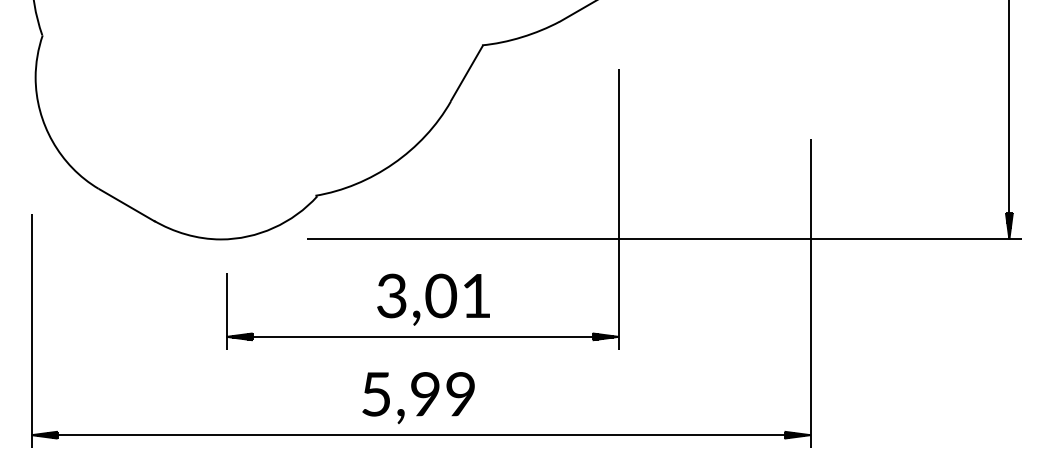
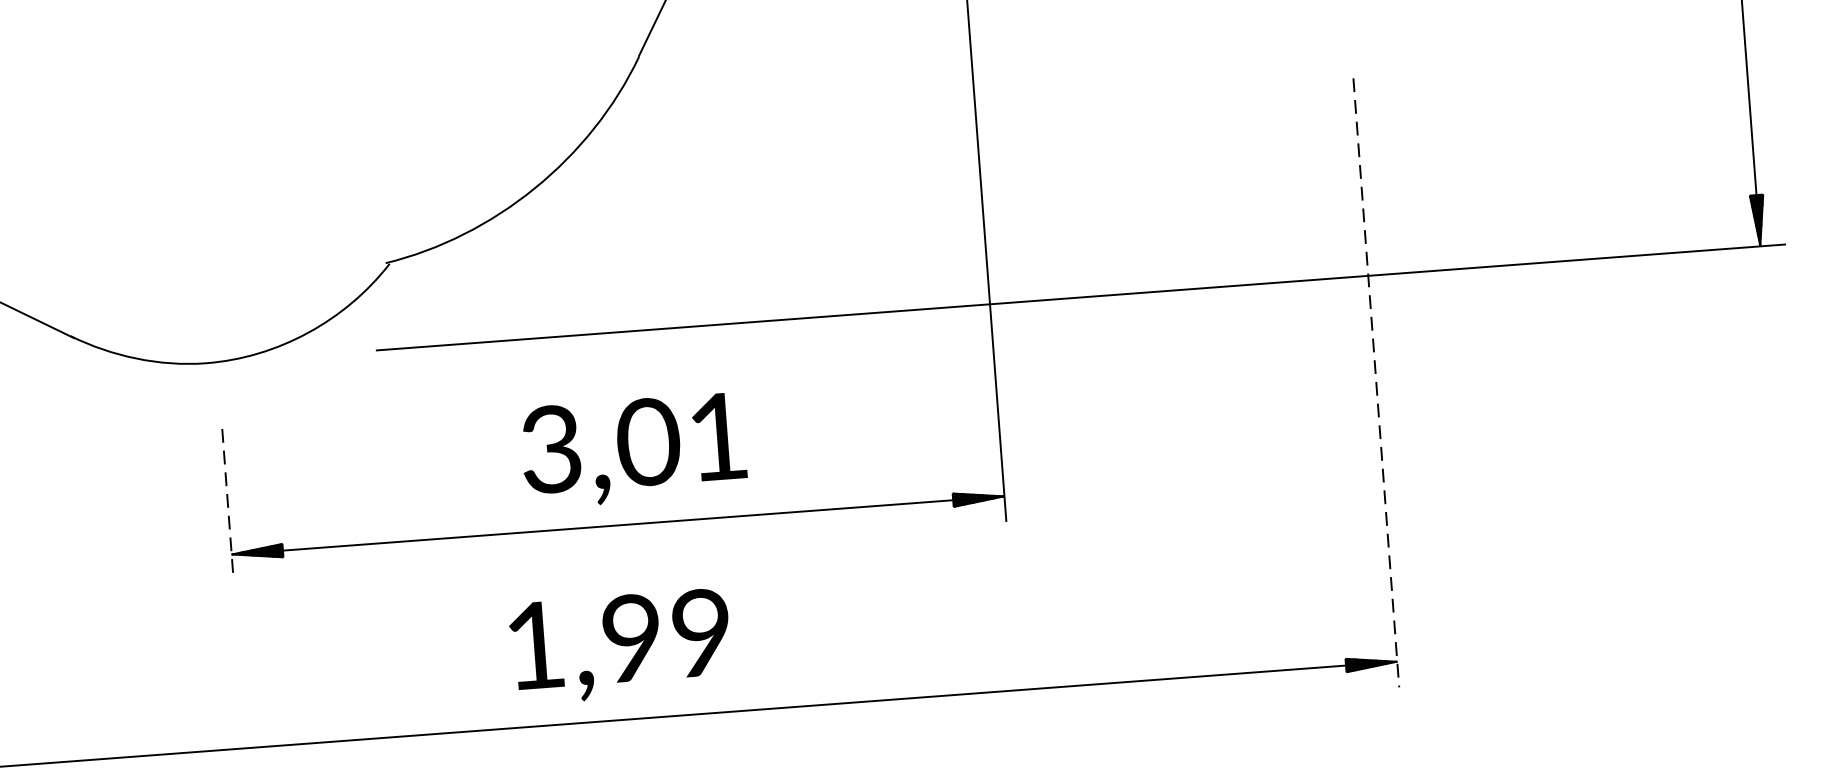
line: (810, 294) -> (1376, 384), solid -> dashed
line: (226, 312) -> (227, 506), solid -> dashed
text: (375, 394) -> (533, 646), 5,99 -> 1,99

